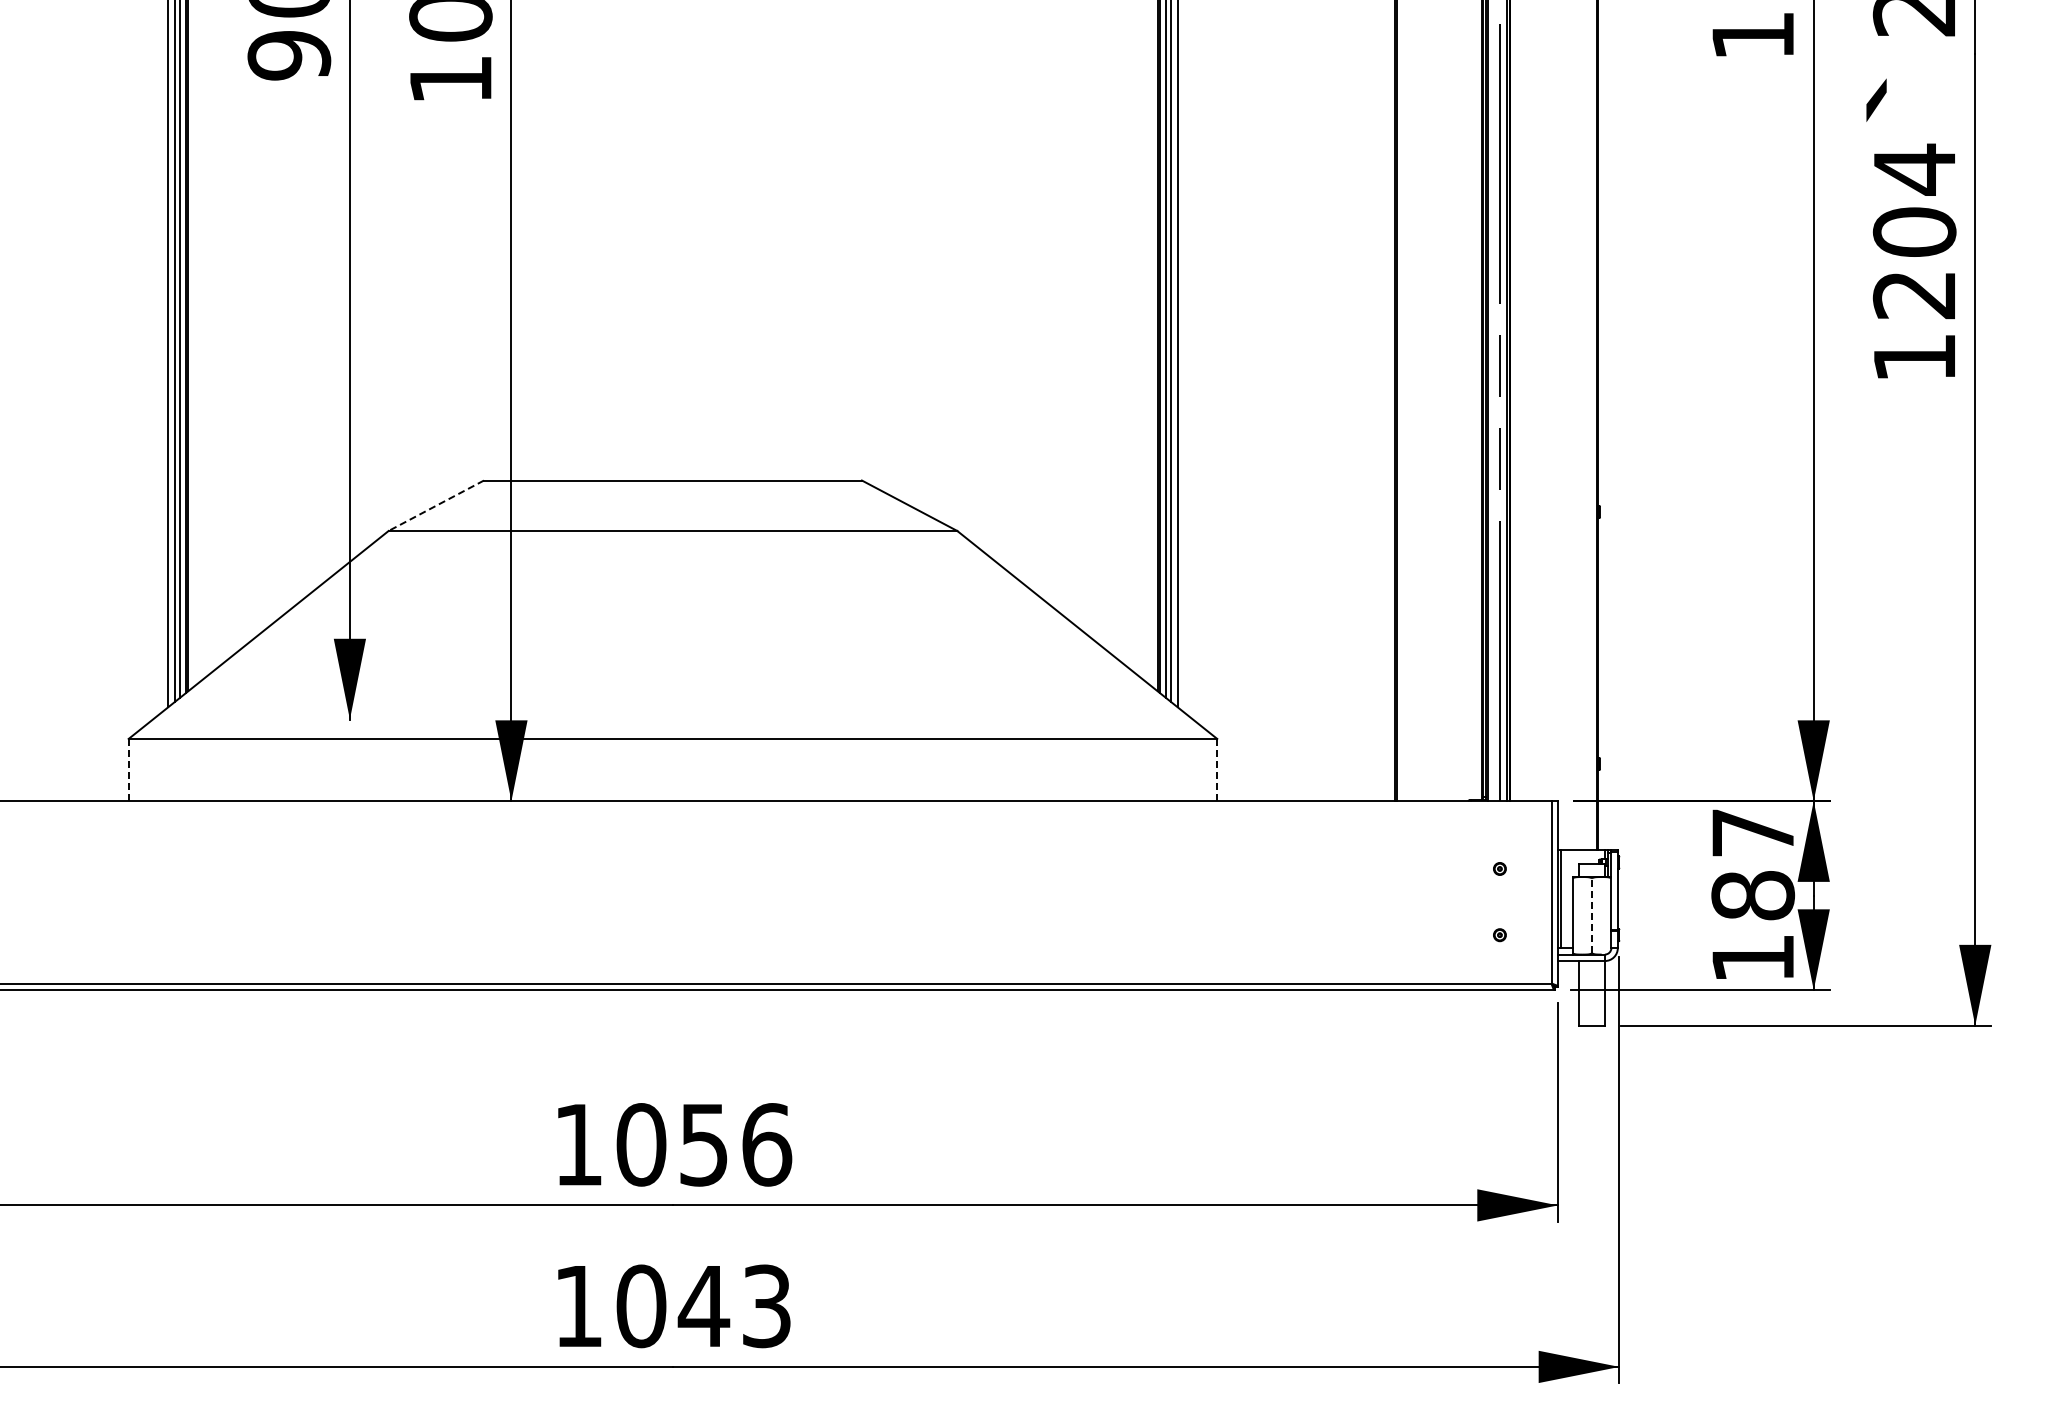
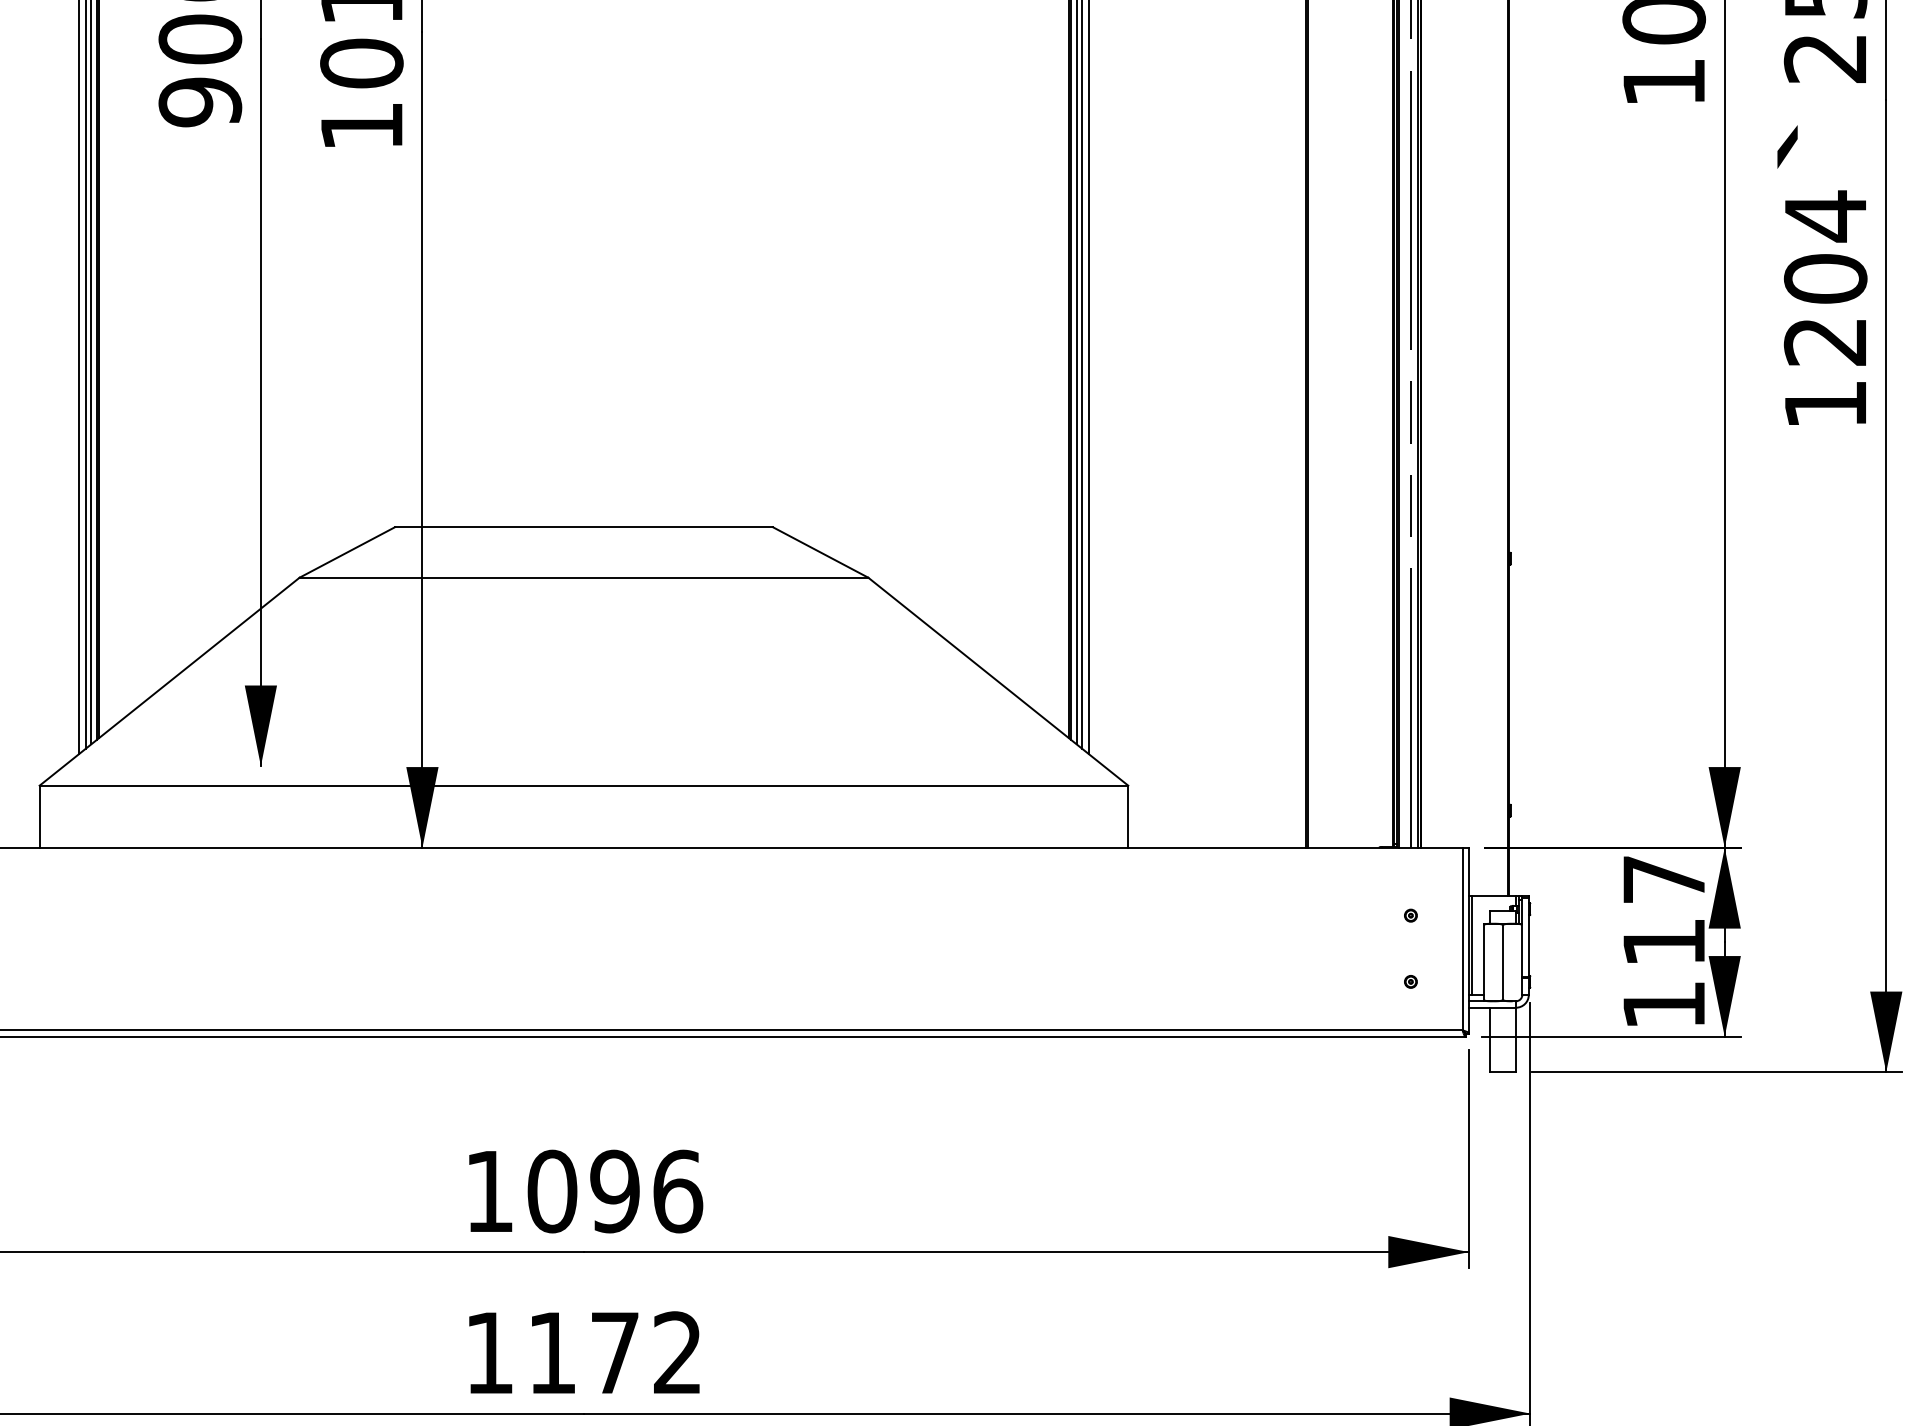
line: (436, 505) -> (347, 552), dashed -> solid
line: (128, 769) -> (39, 816), dashed -> solid
line: (1217, 769) -> (1128, 816), dashed -> solid
text: (1753, 895) -> (1664, 942), 187 -> 117
line: (1592, 915) -> (1503, 962), dashed -> solid
text: (703, 1144) -> (614, 1191), 1056 -> 1096
text: (703, 1306) -> (614, 1353), 1043 -> 1172

